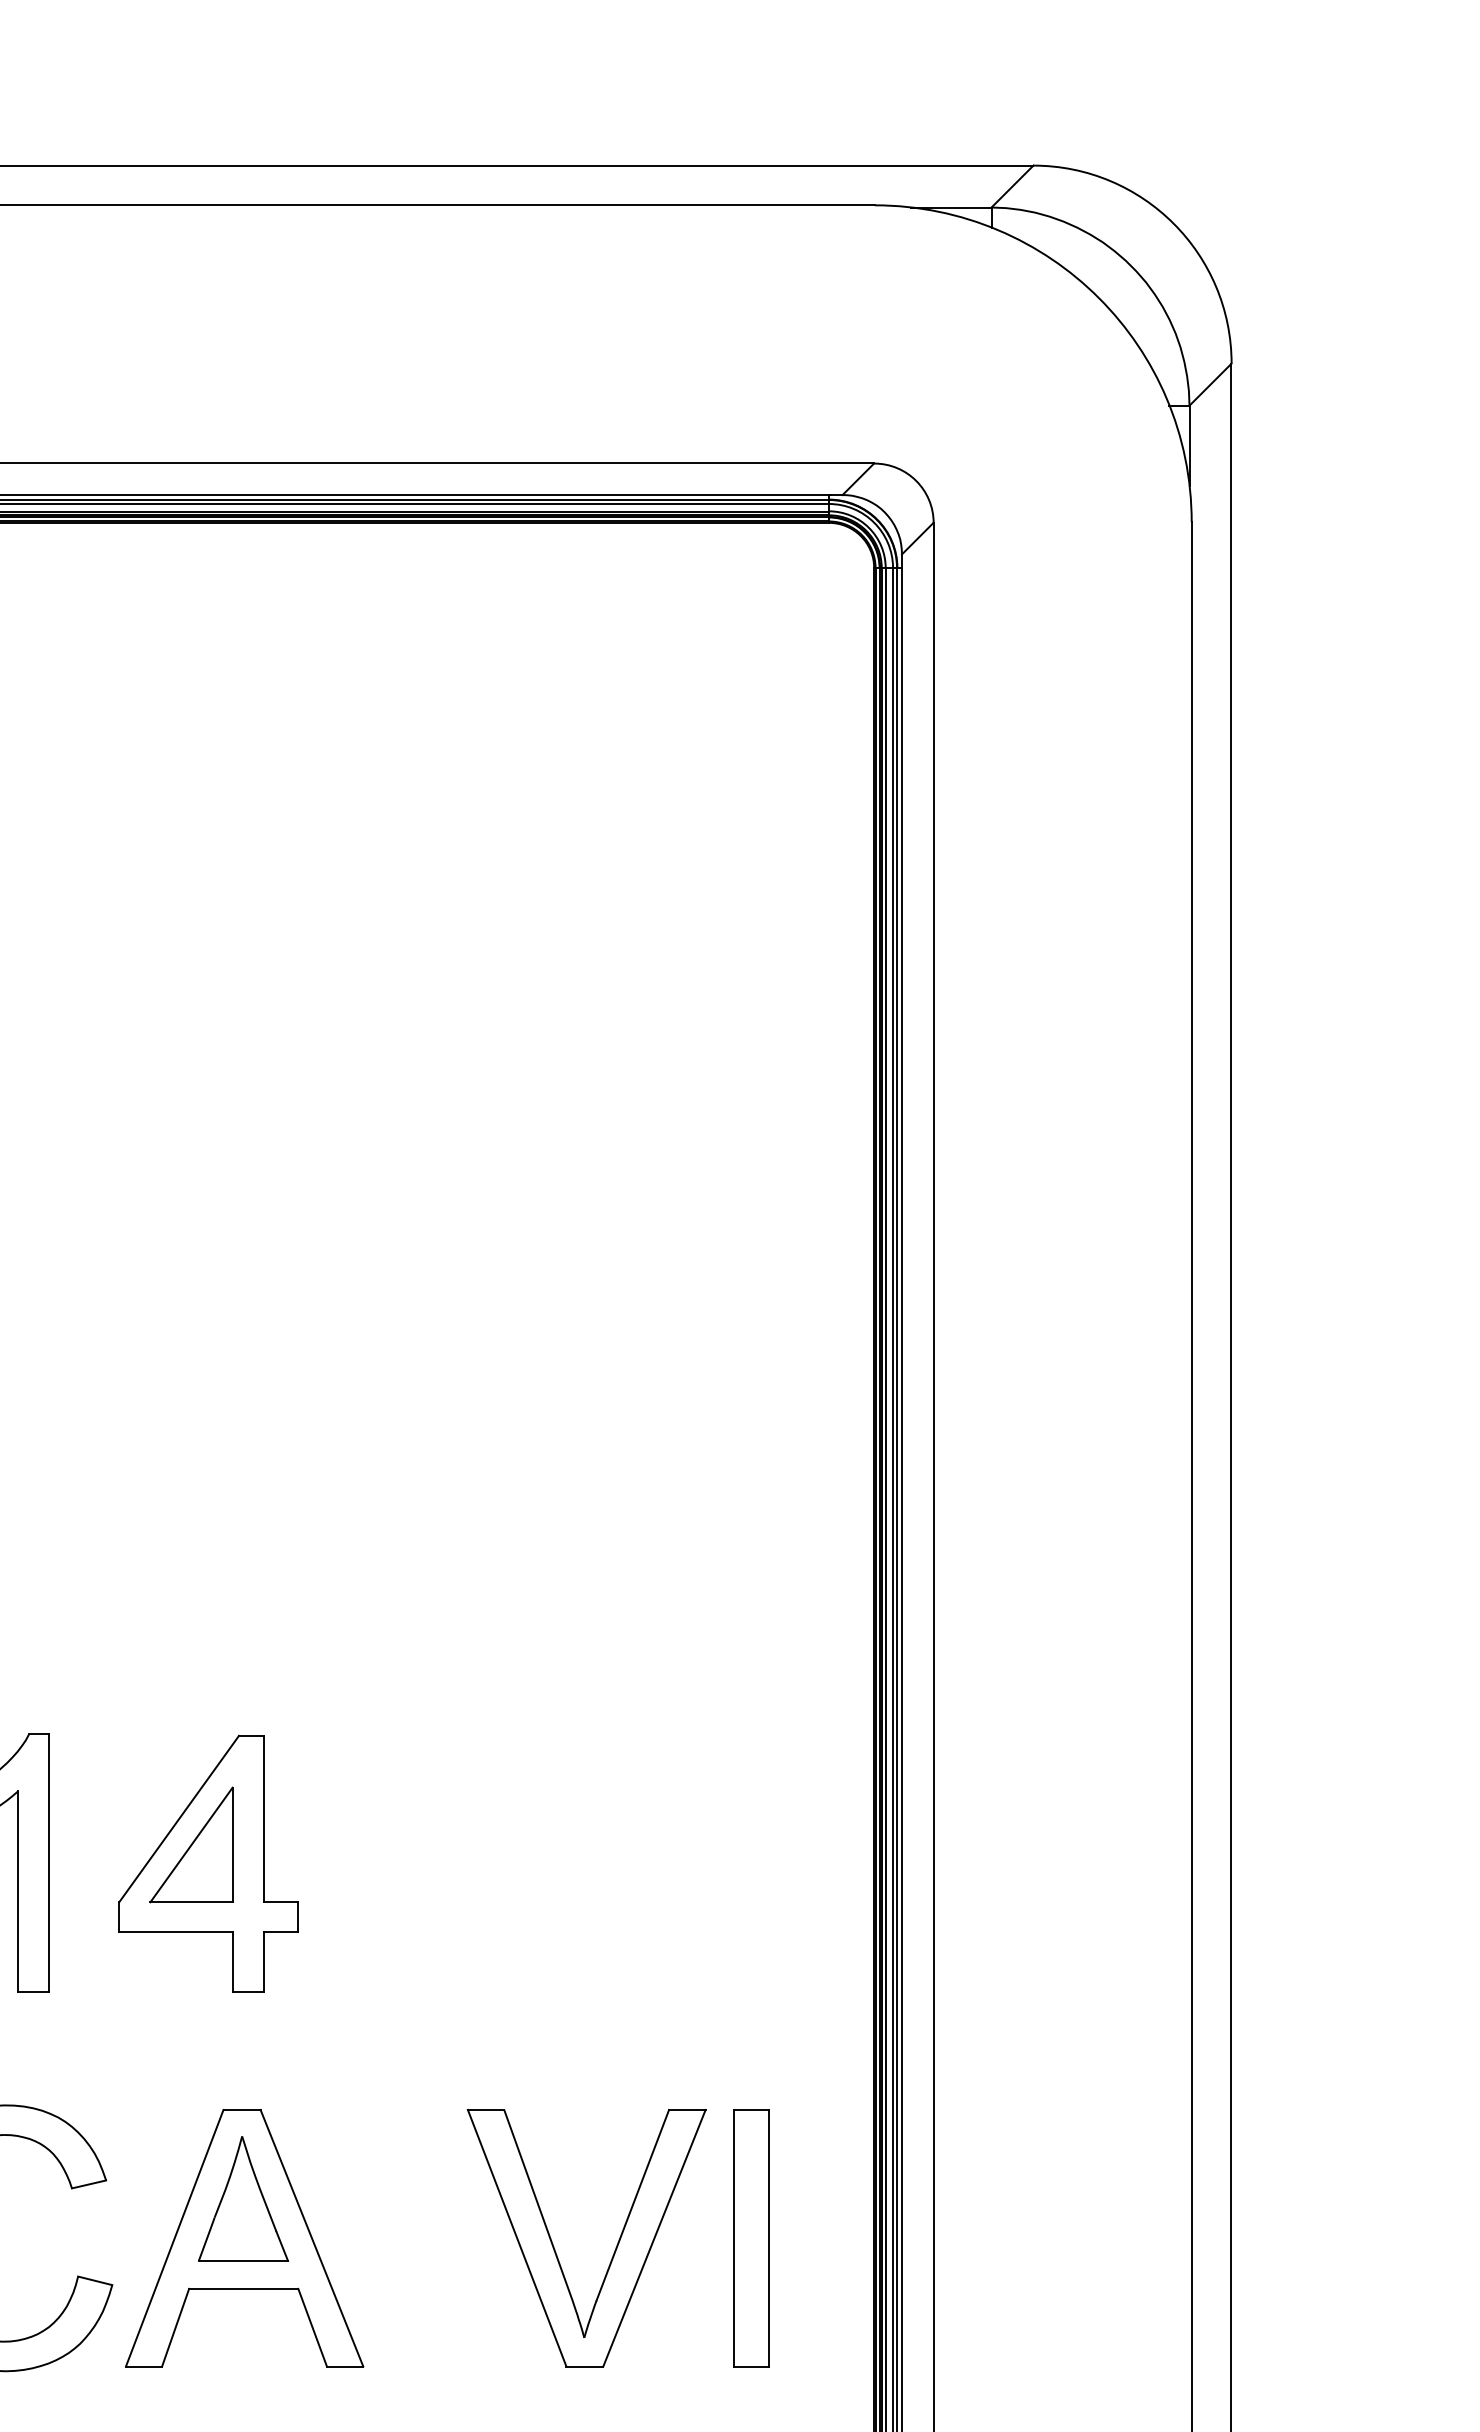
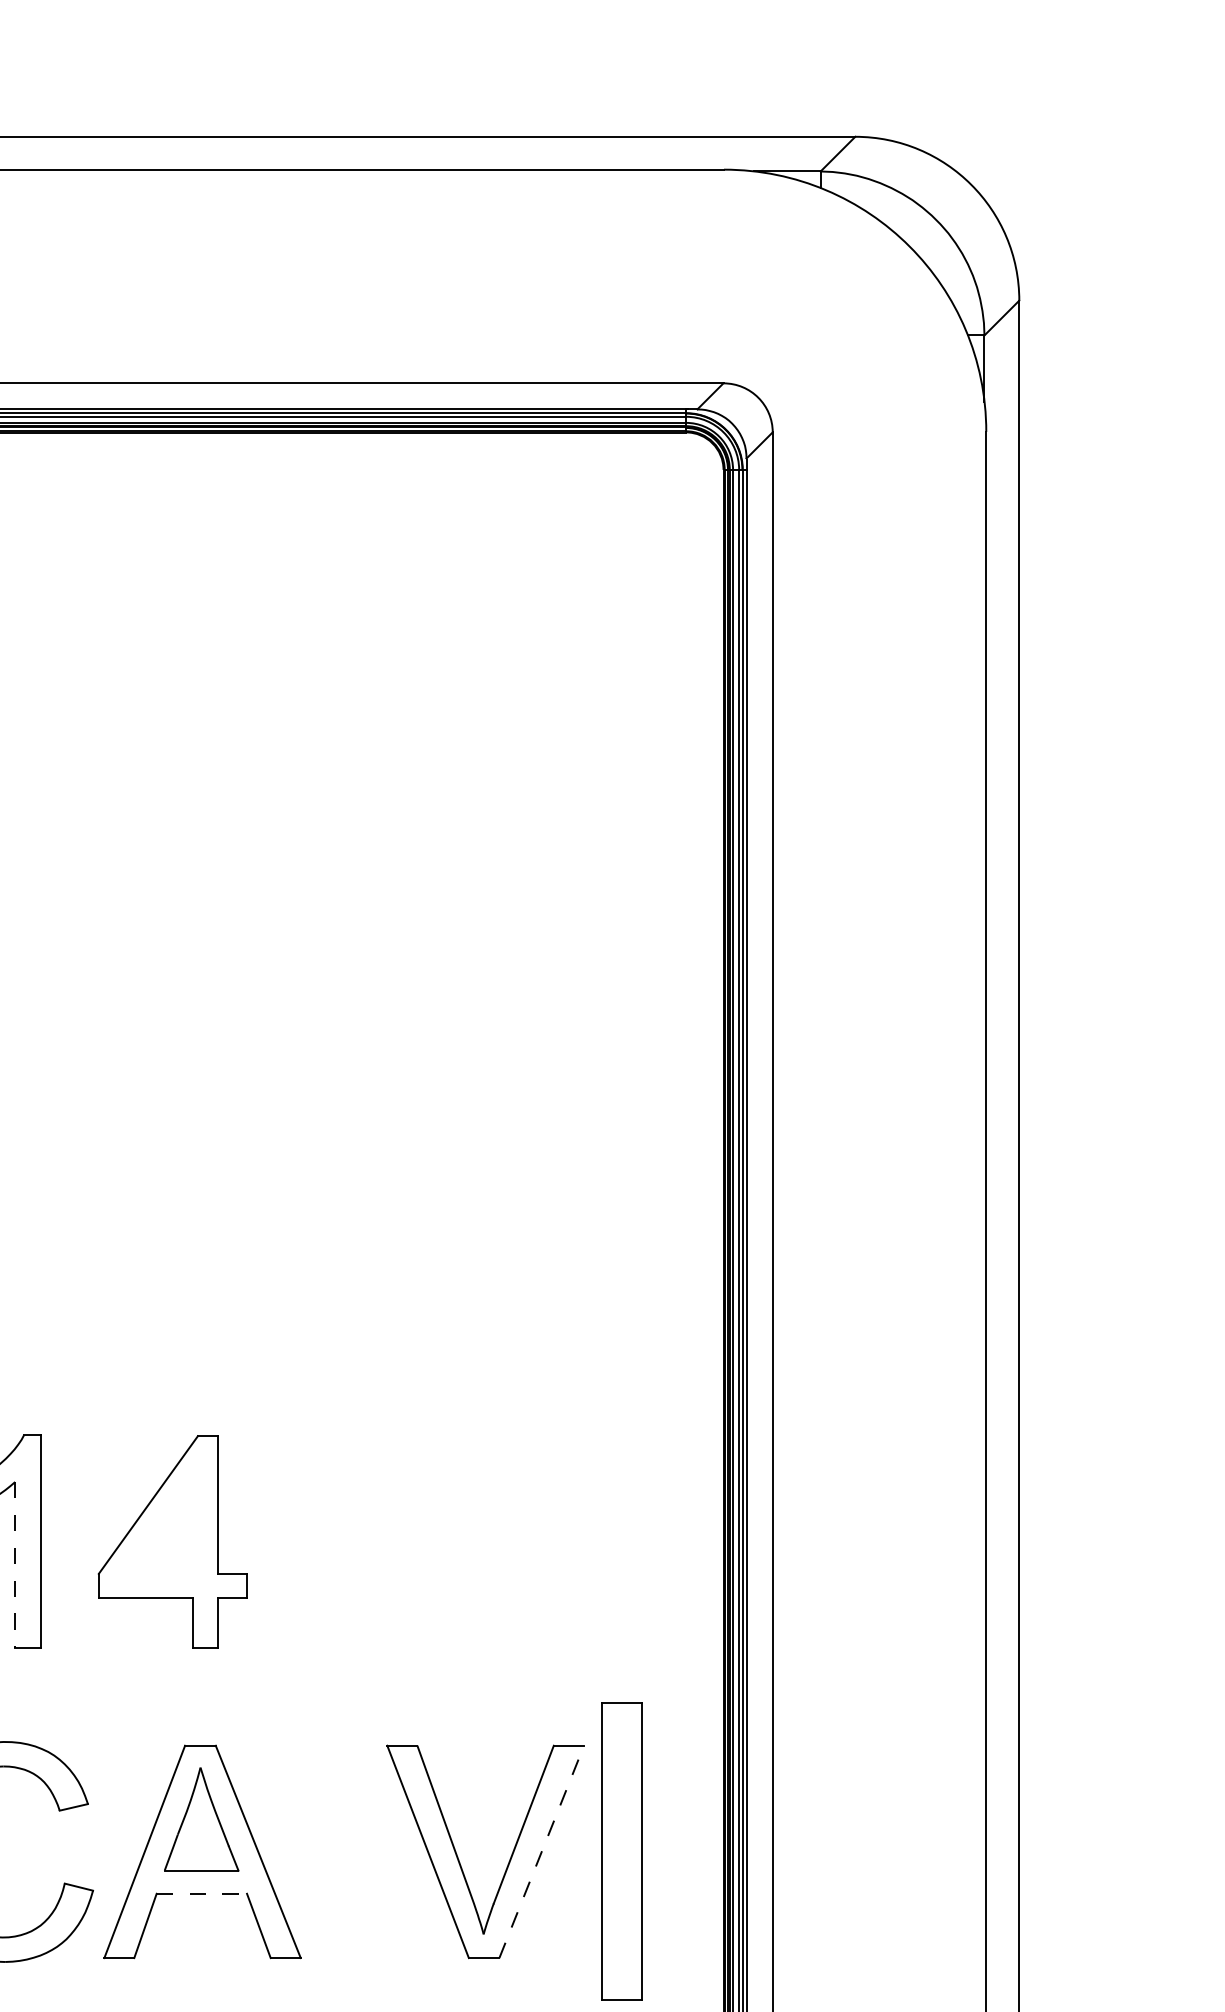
part: (191, 1844) -> (158, 1526), removed
line: (18, 1891) -> (15, 1564), solid -> dashed
line: (654, 2237) -> (541, 1851), solid -> dashed
part: (751, 2238) -> (622, 1852), size x1.4
line: (243, 2288) -> (201, 1893), solid -> dashed

